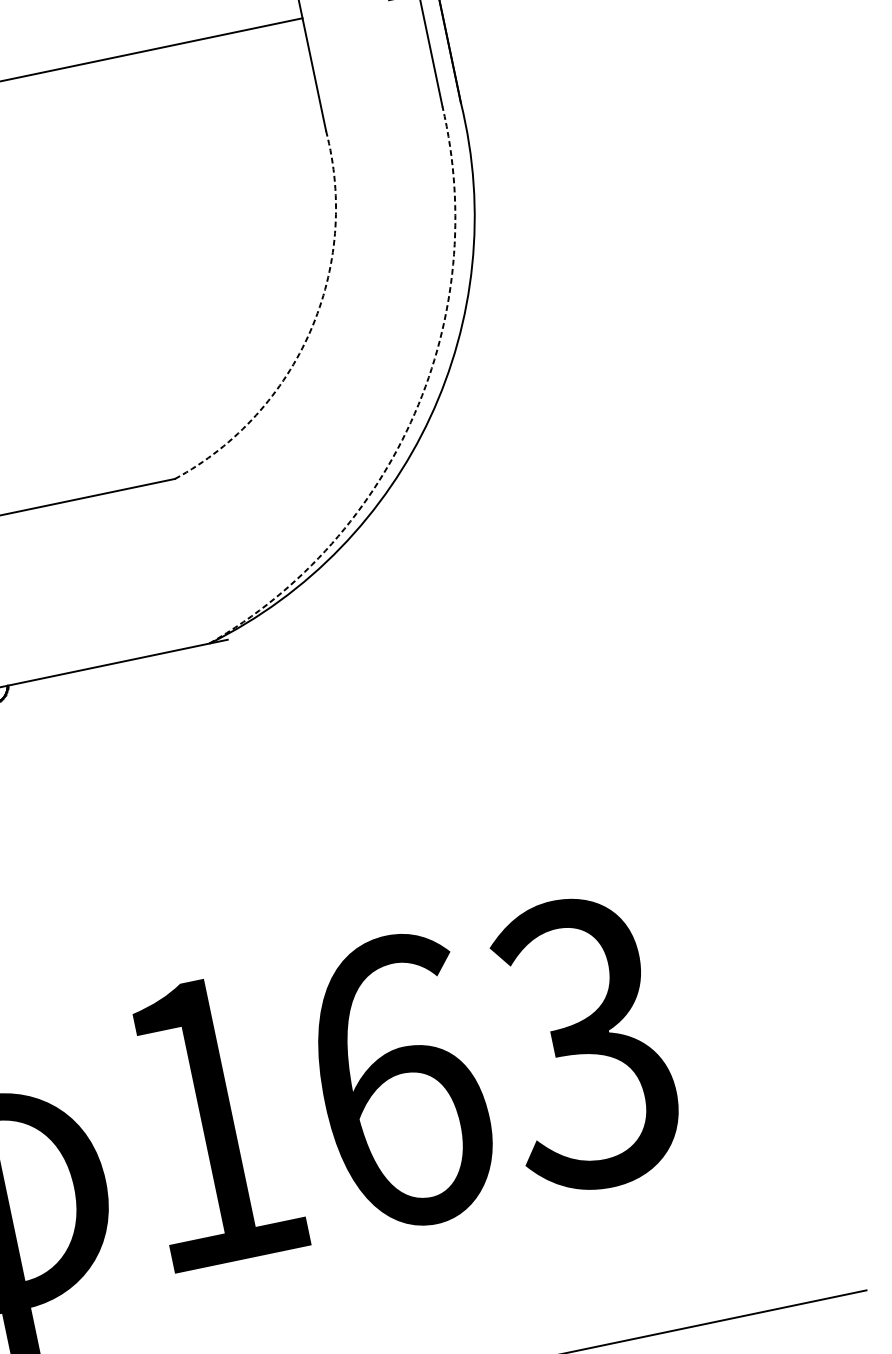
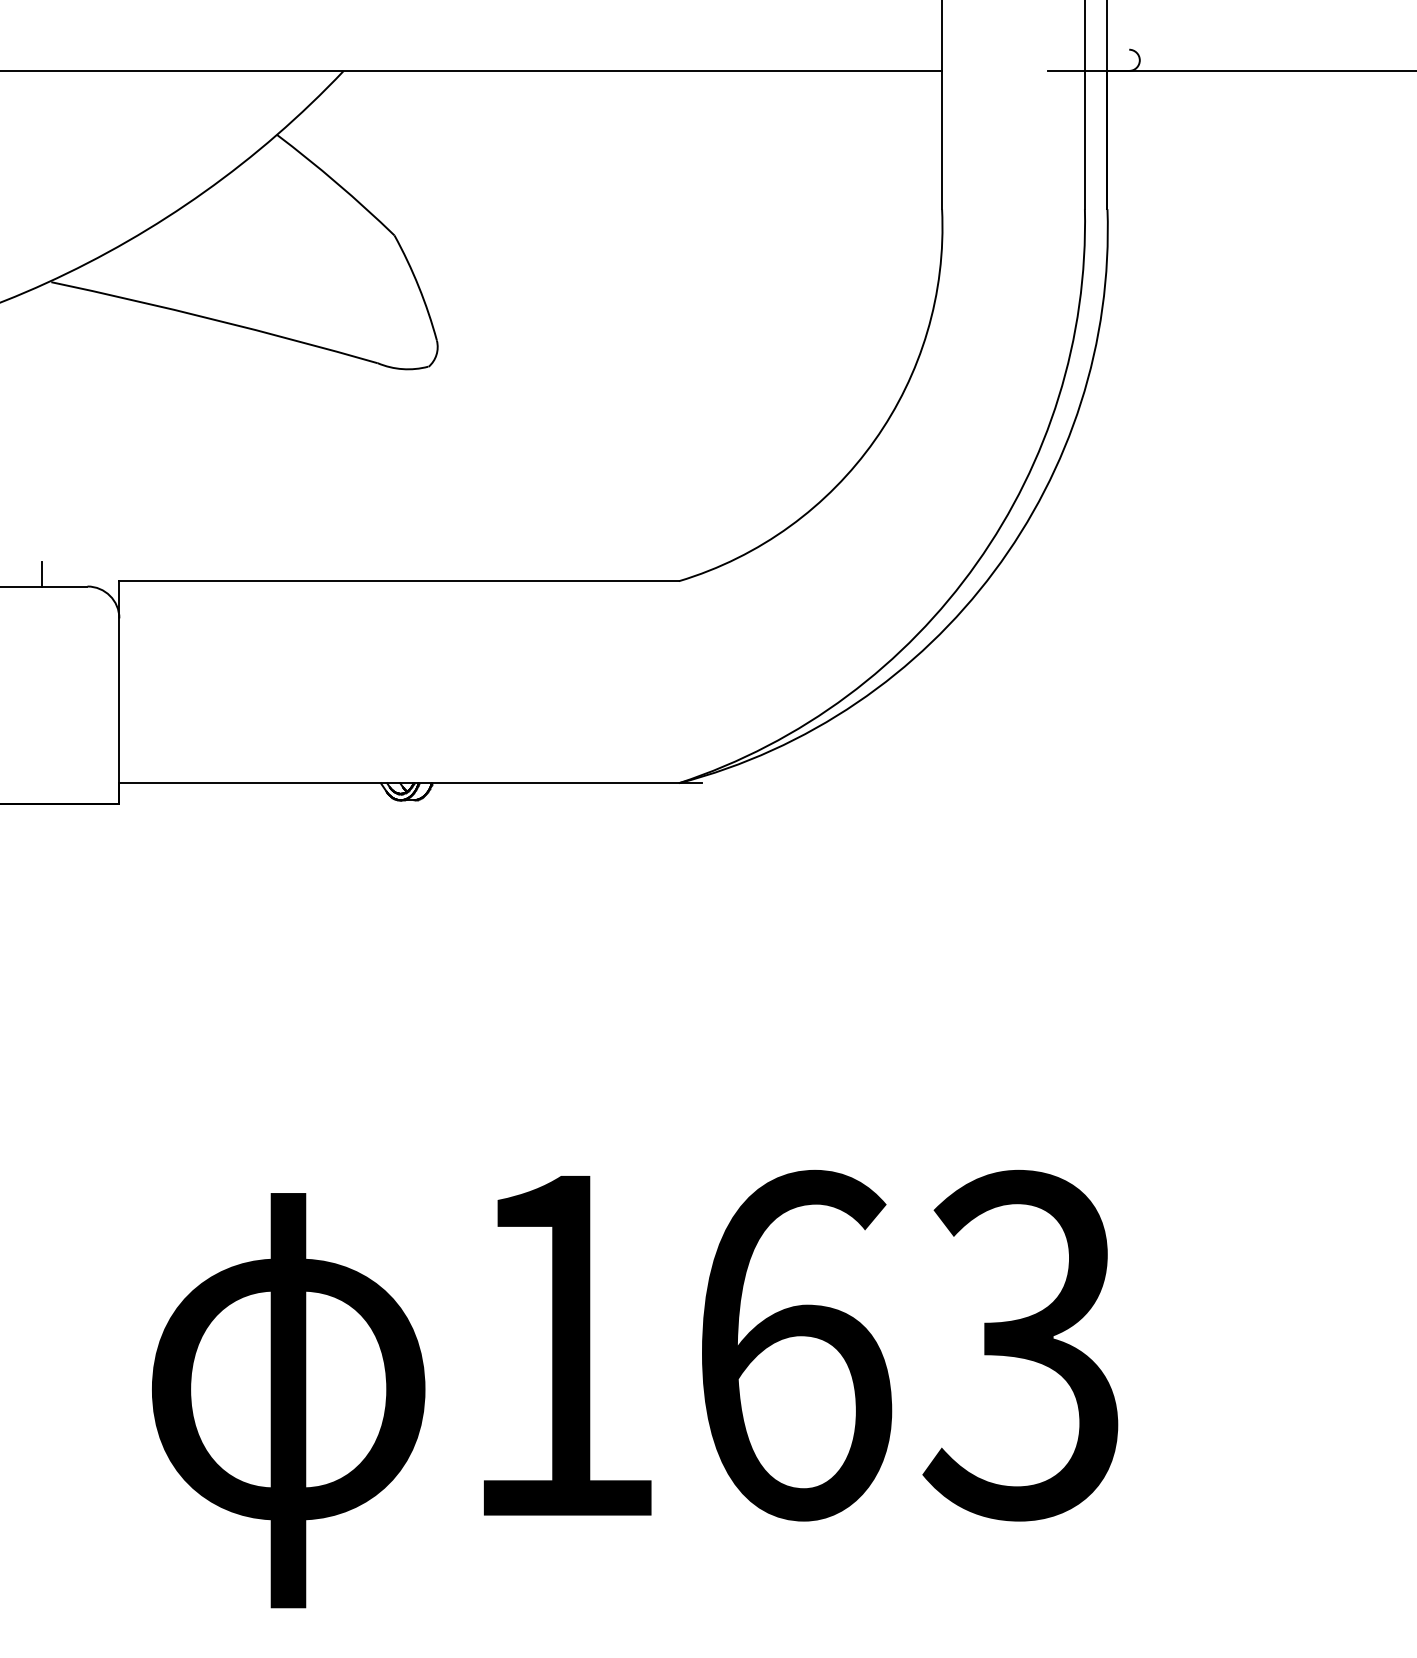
arc: (310, 330) -> (874, 440), dashed -> solid
arc: (414, 413) -> (976, 563), dashed -> solid

